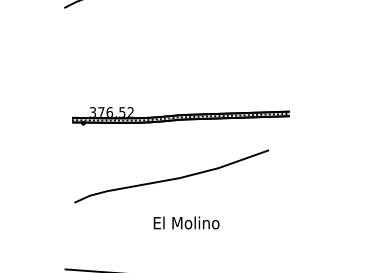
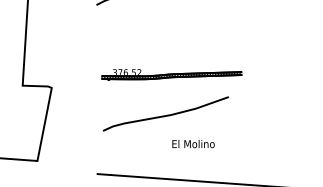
text: (186, 223) -> (193, 144), moved

